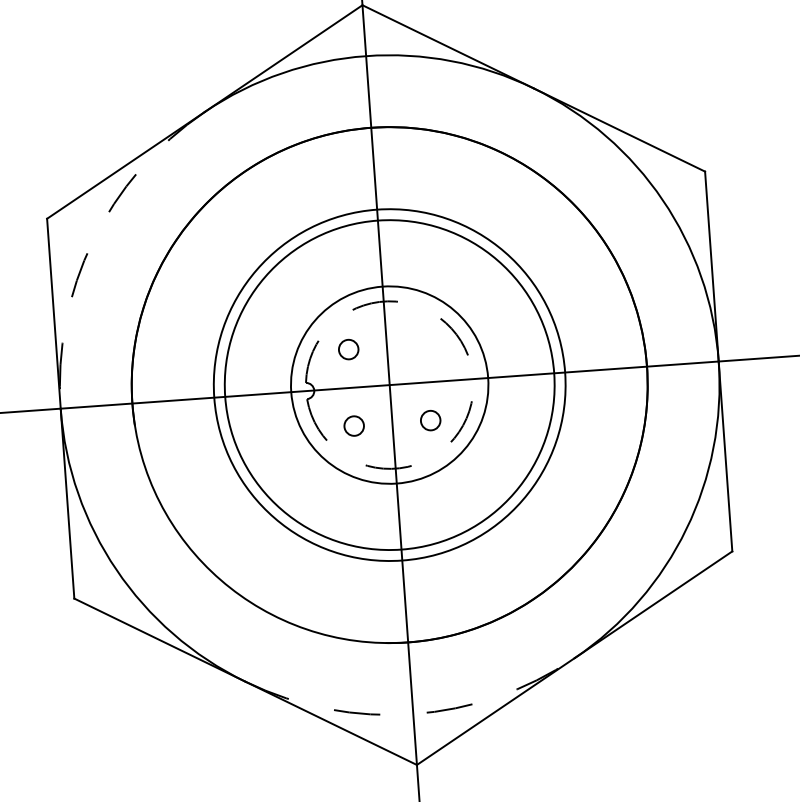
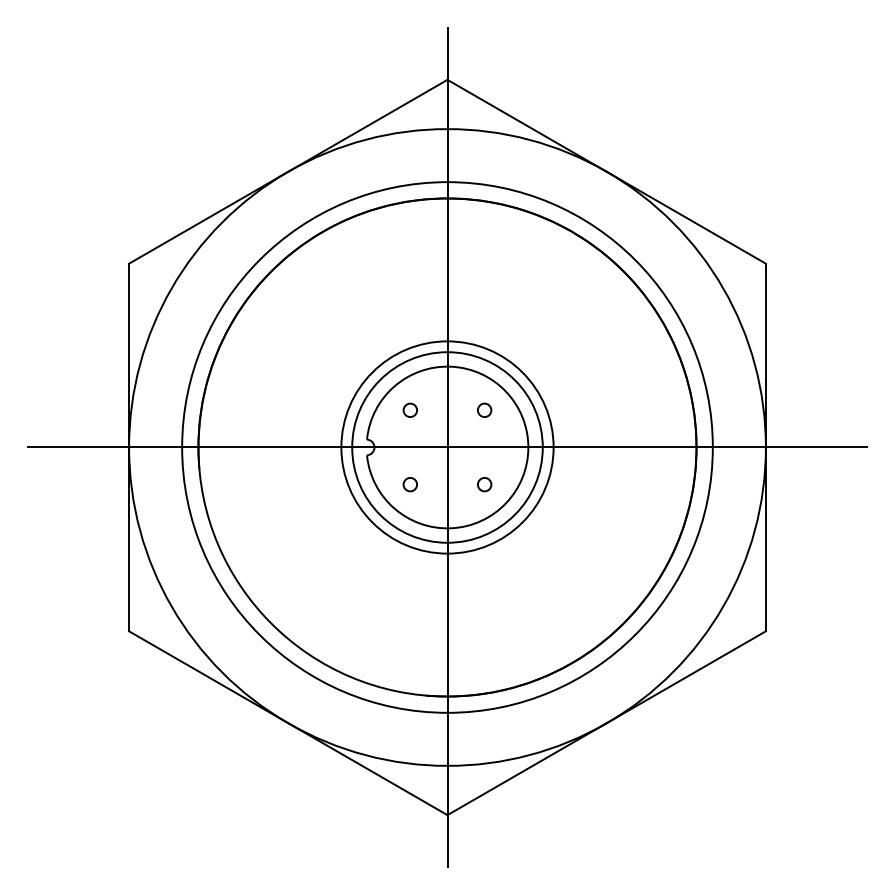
arc: (92, 241) -> (171, 288), dashed -> solid
circle: (425, 343) -> (484, 409), added
circle: (347, 348) -> (409, 409), size x0.71
arc: (473, 379) -> (528, 447), dashed -> solid
circle: (389, 385) -> (447, 447), size x0.62
circle: (389, 385) -> (447, 447), size x1.67
circle: (430, 420) -> (484, 484), size x0.71
circle: (353, 426) -> (409, 484), size x0.71
arc: (413, 713) -> (447, 765), dashed -> solid

